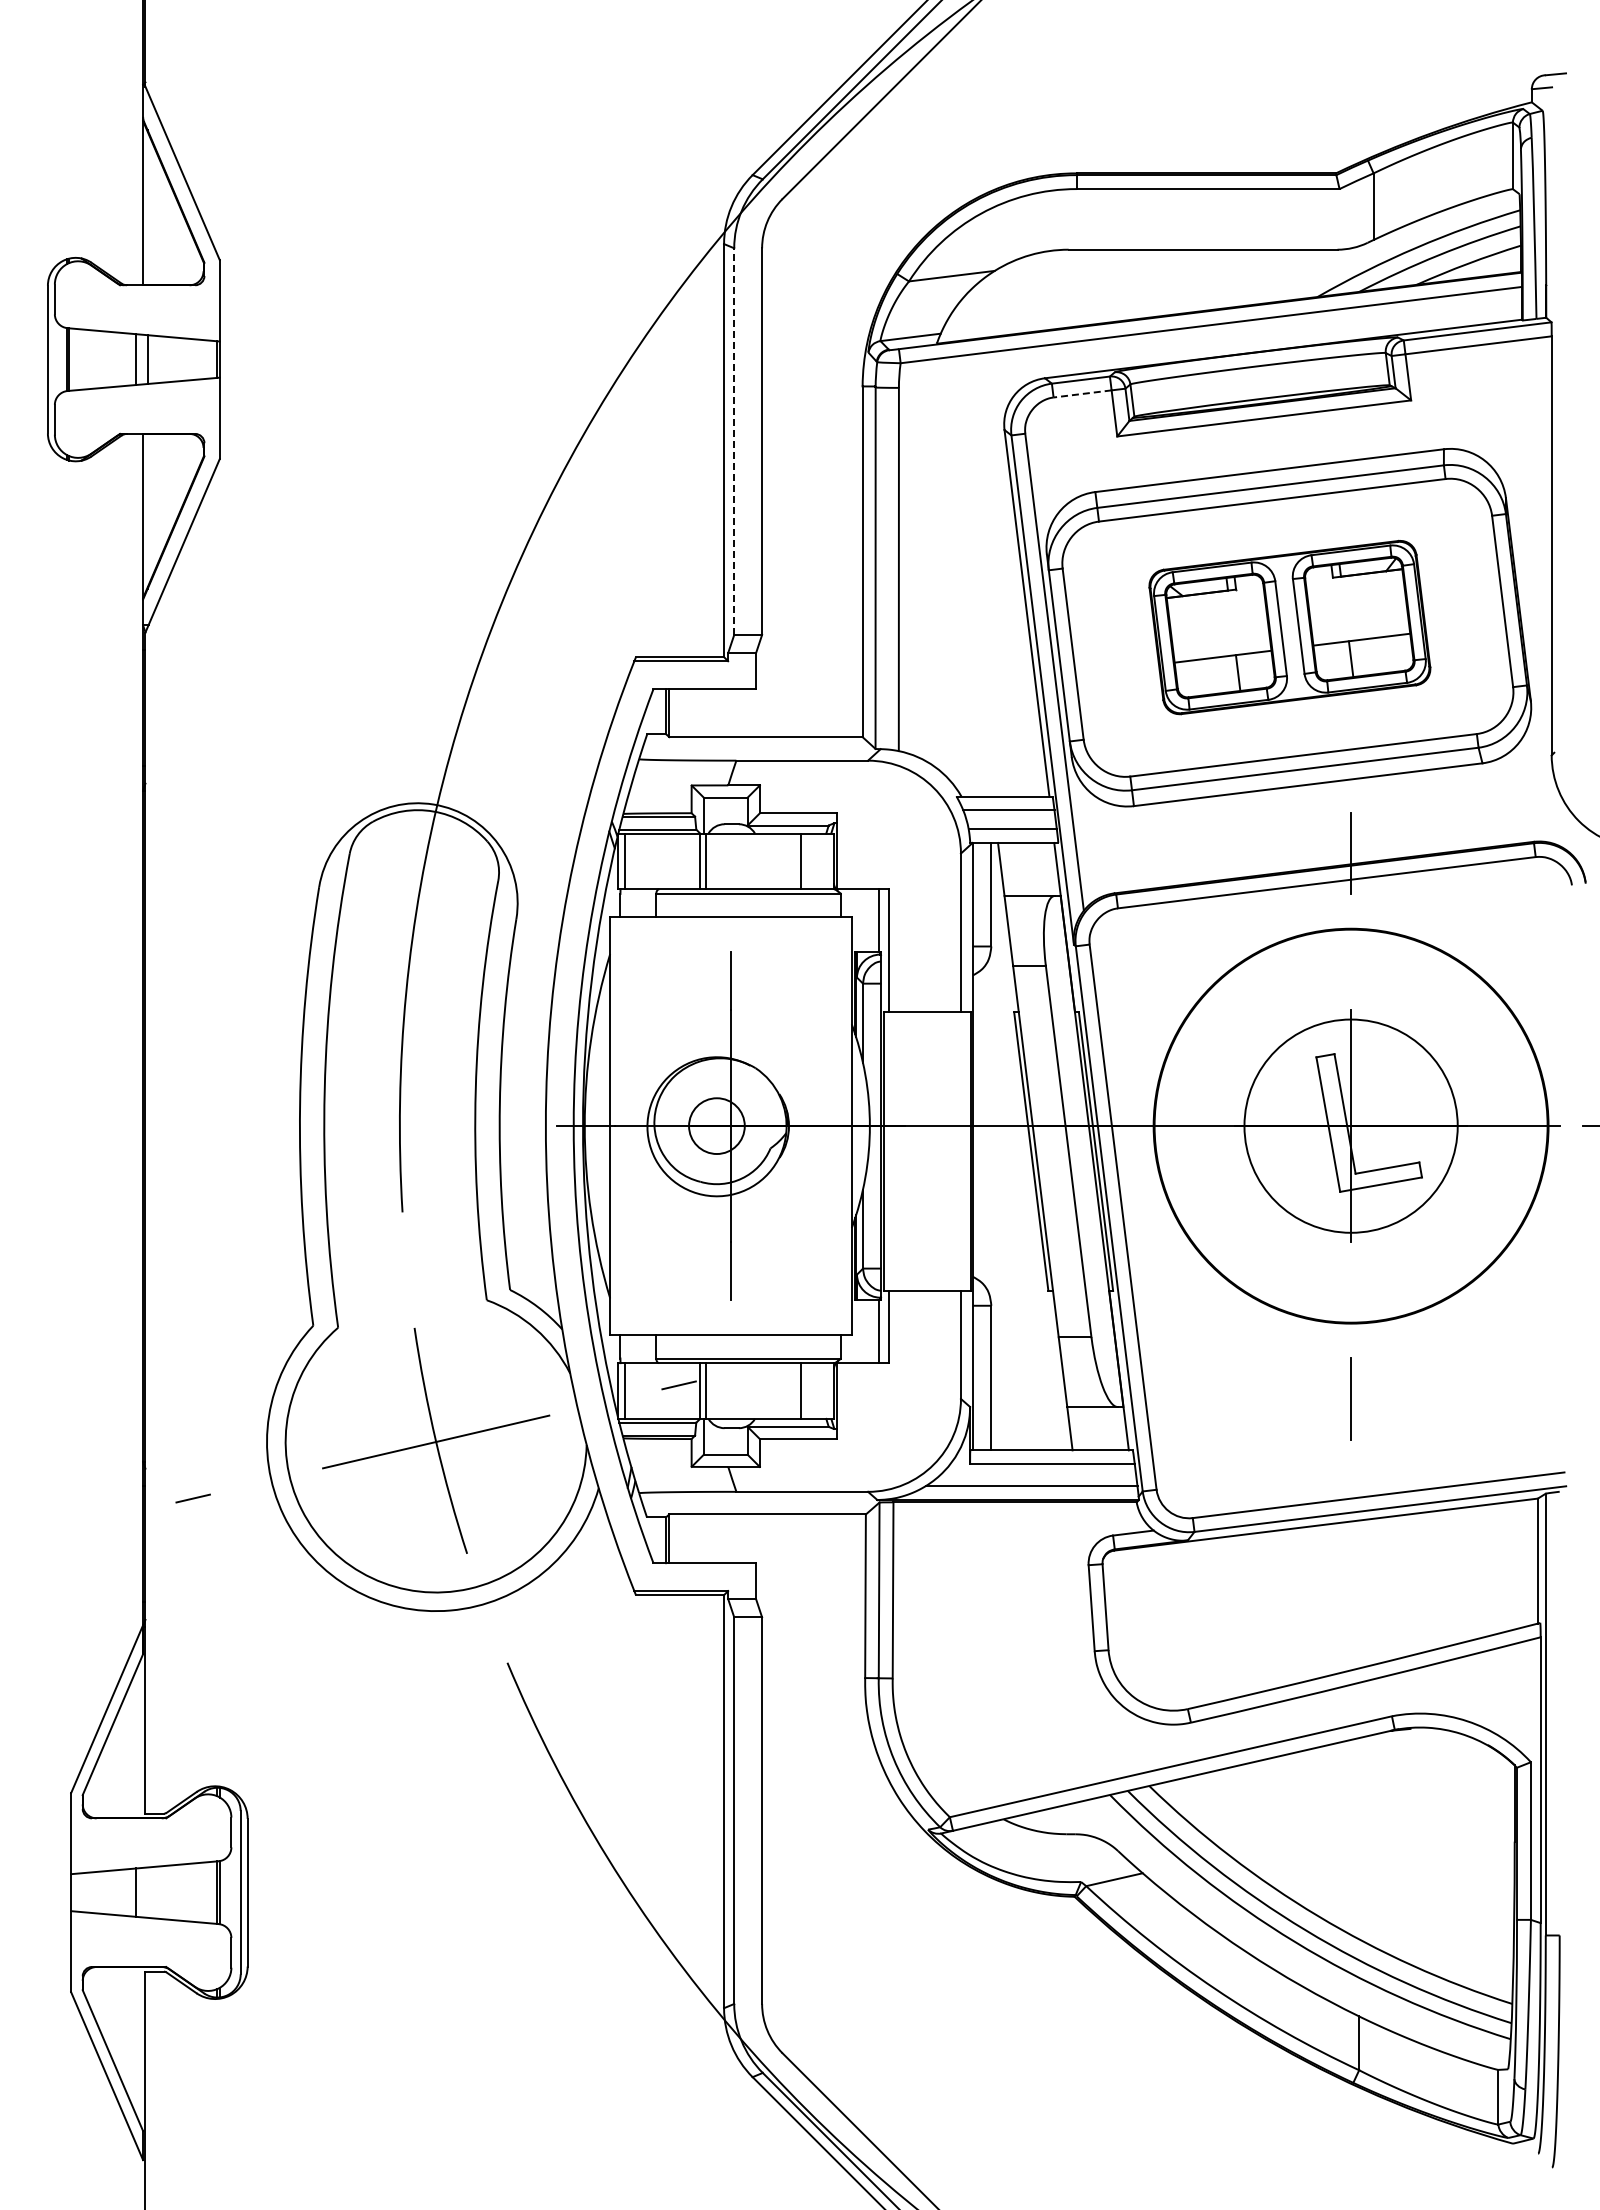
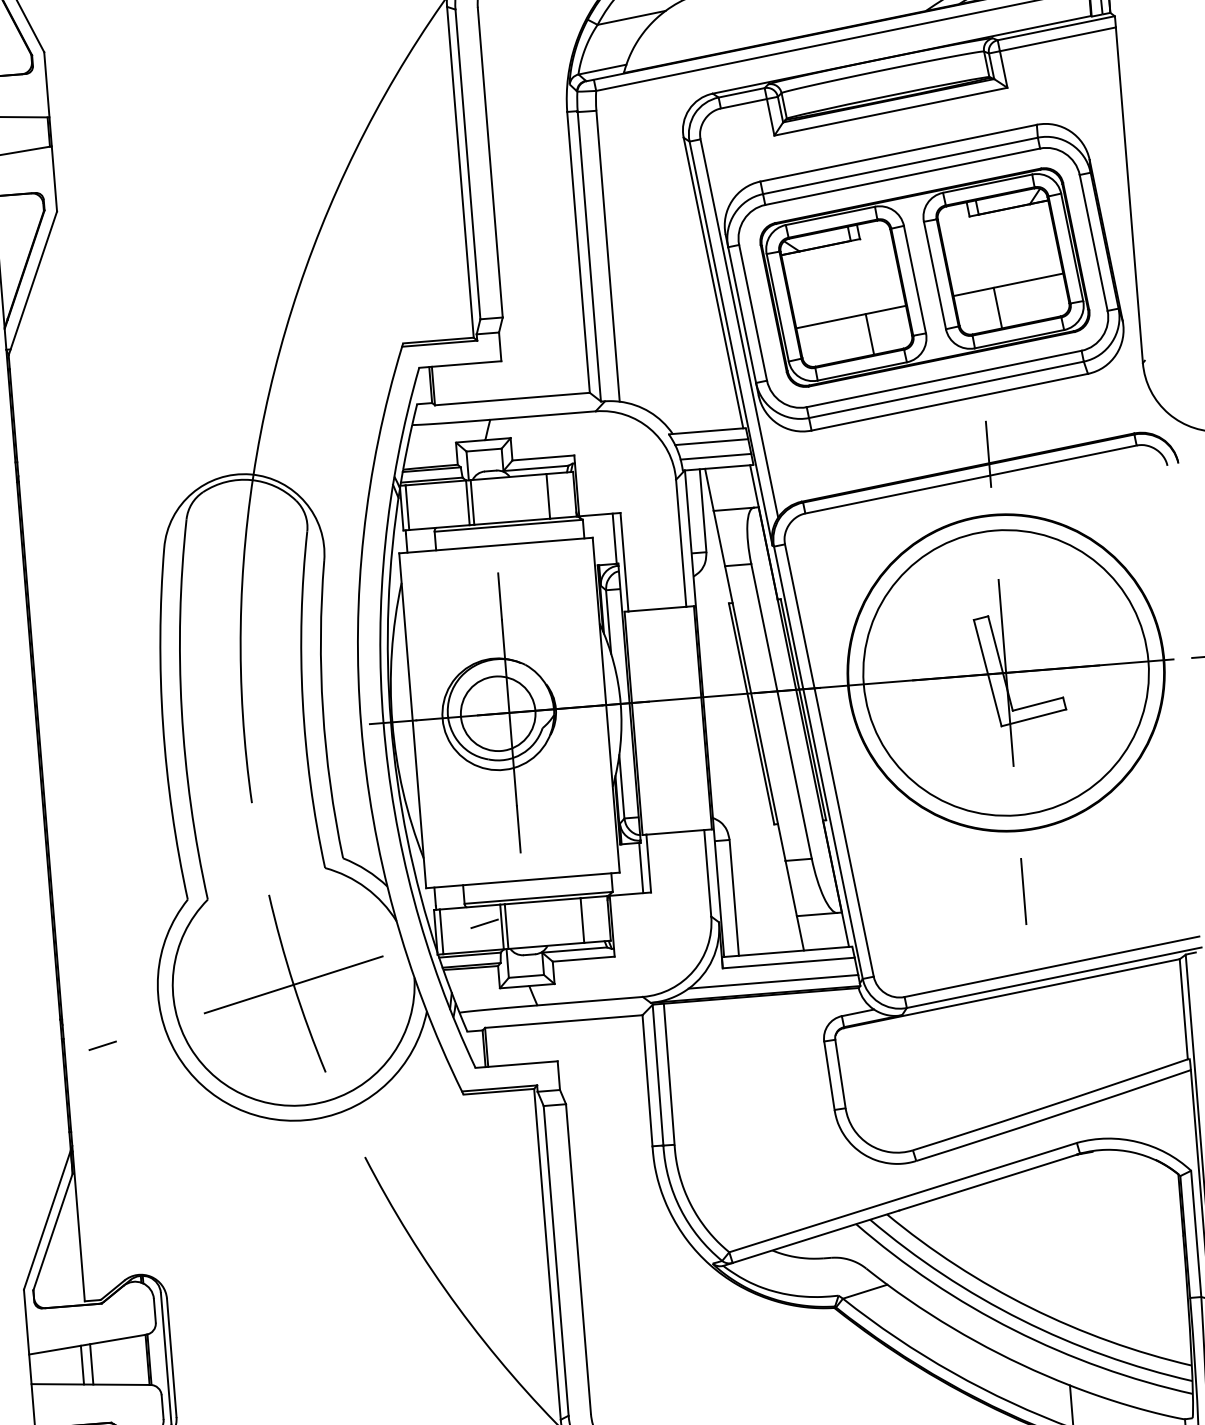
line: (1082, 394) -> (743, 104), dashed -> solid
line: (734, 441) -> (468, 164), dashed -> solid
part: (1289, 627) -> (924, 277), size x1.43
circle: (716, 1125) -> (497, 713), size x1.67
circle: (1350, 1125) -> (1005, 672), size x1.67
line: (147, 1892) -> (91, 1364), added

